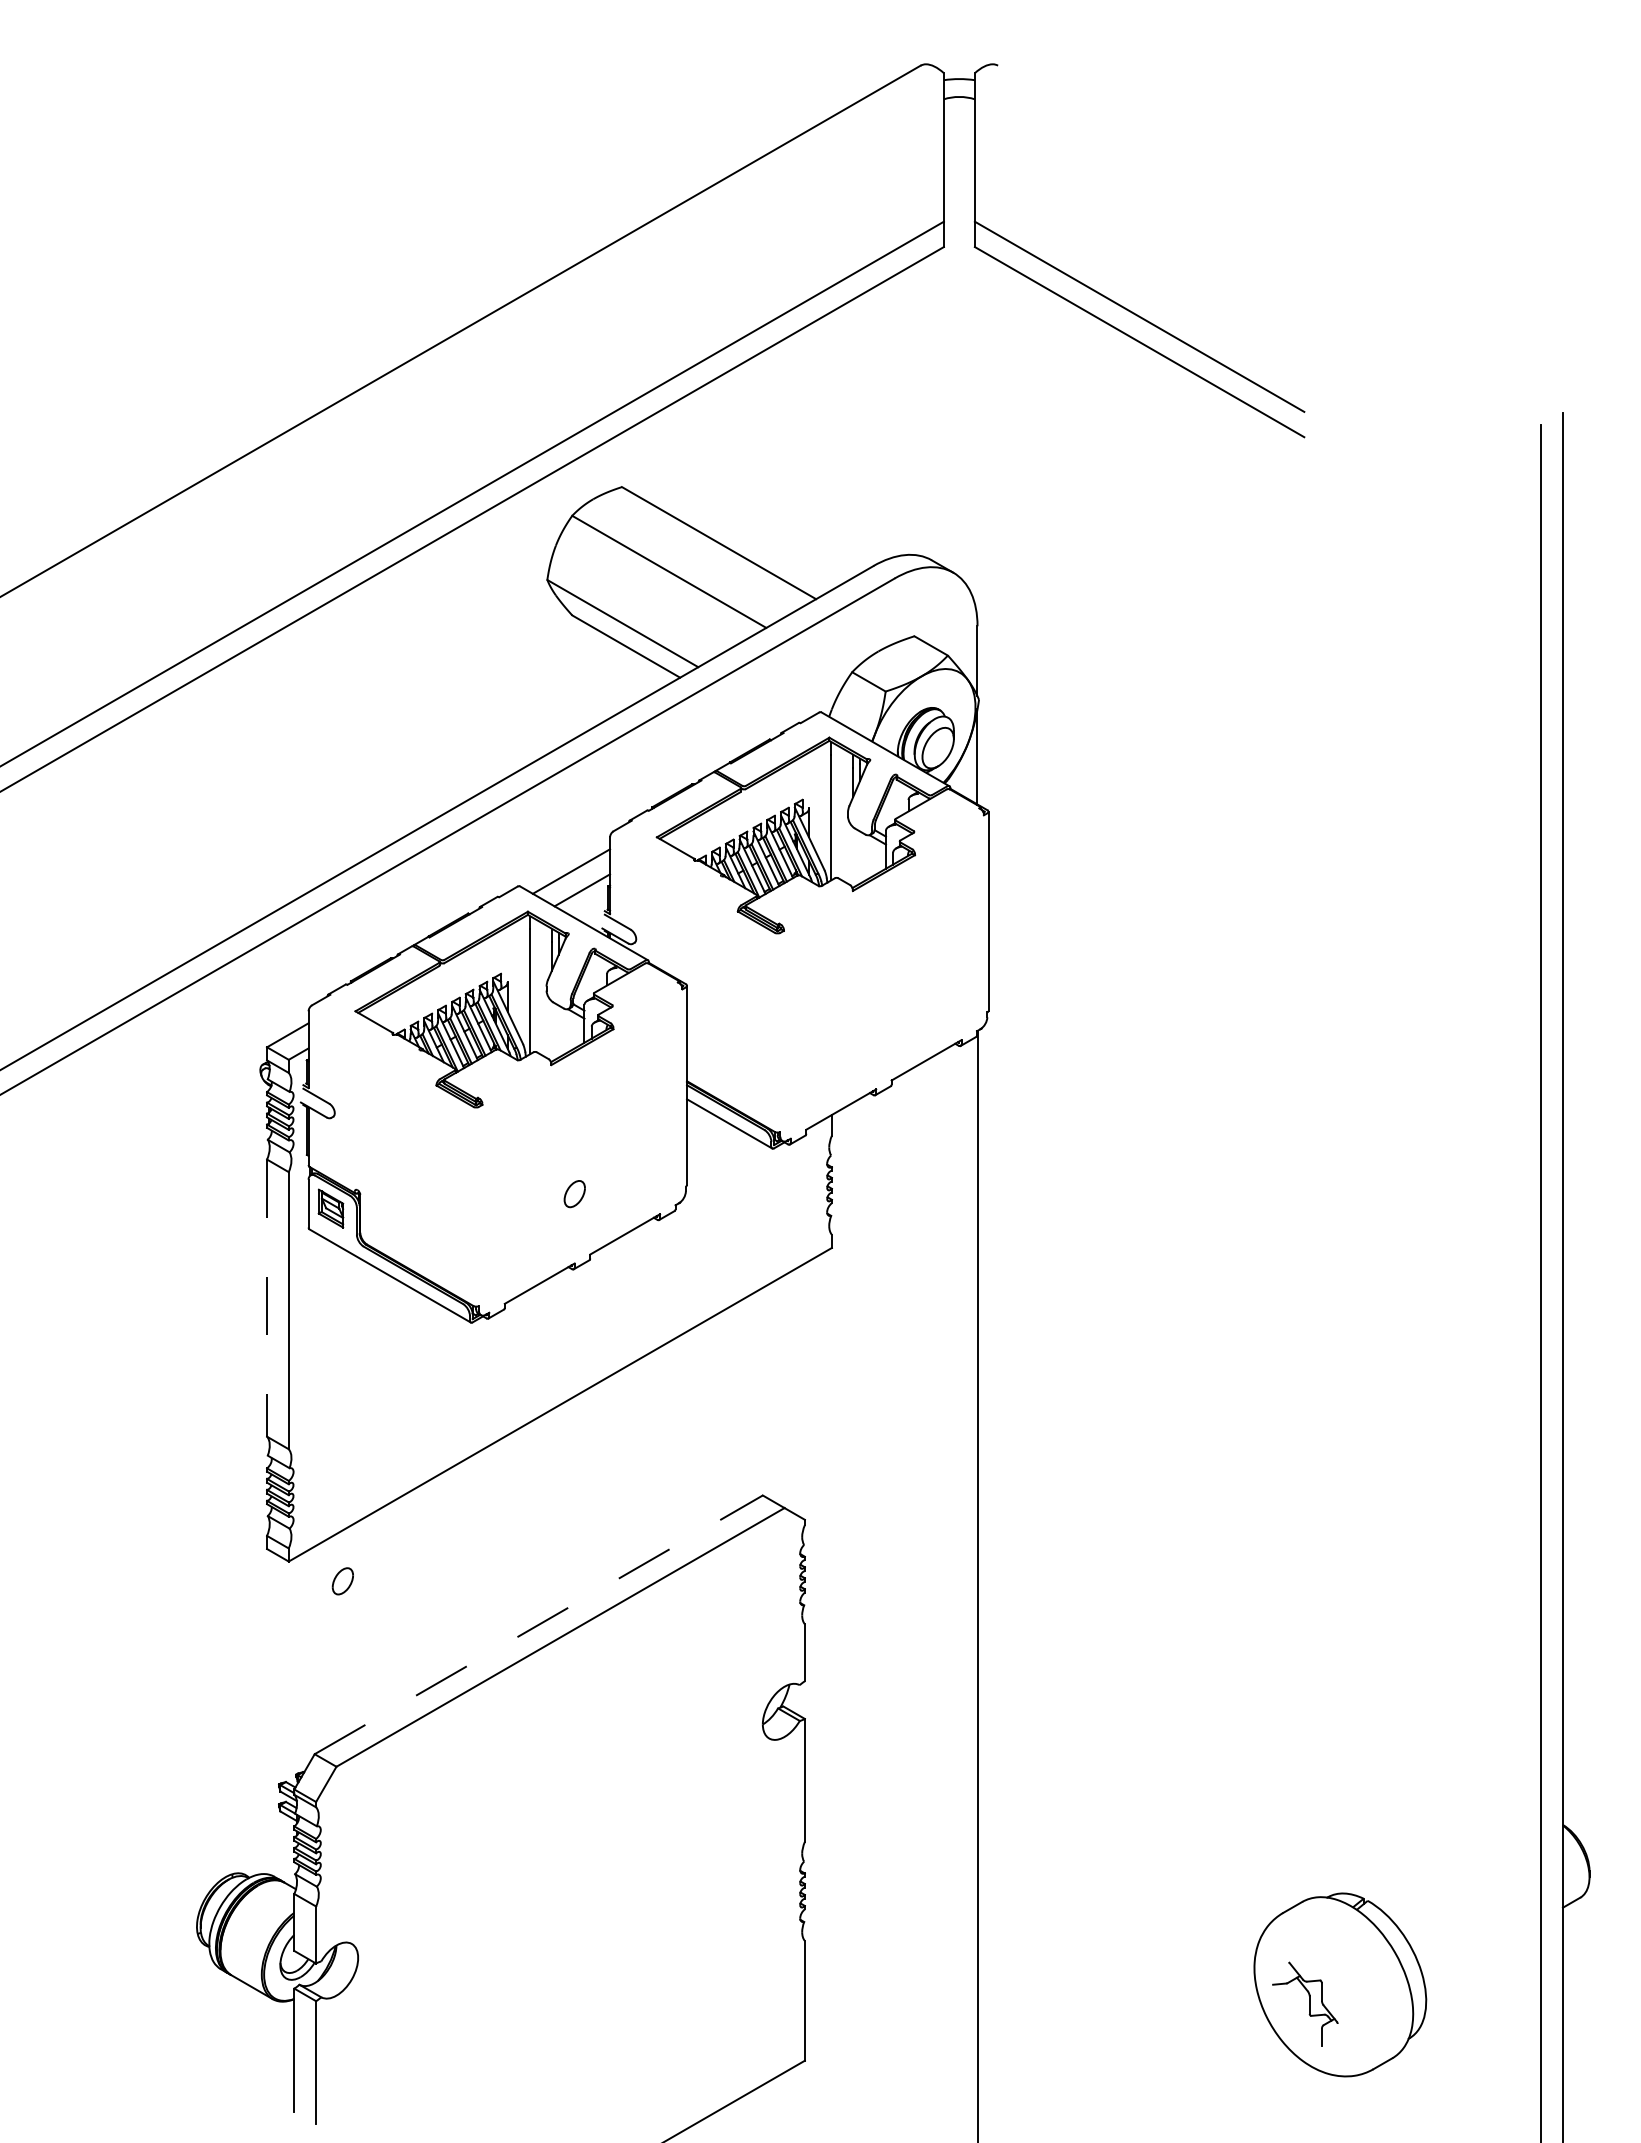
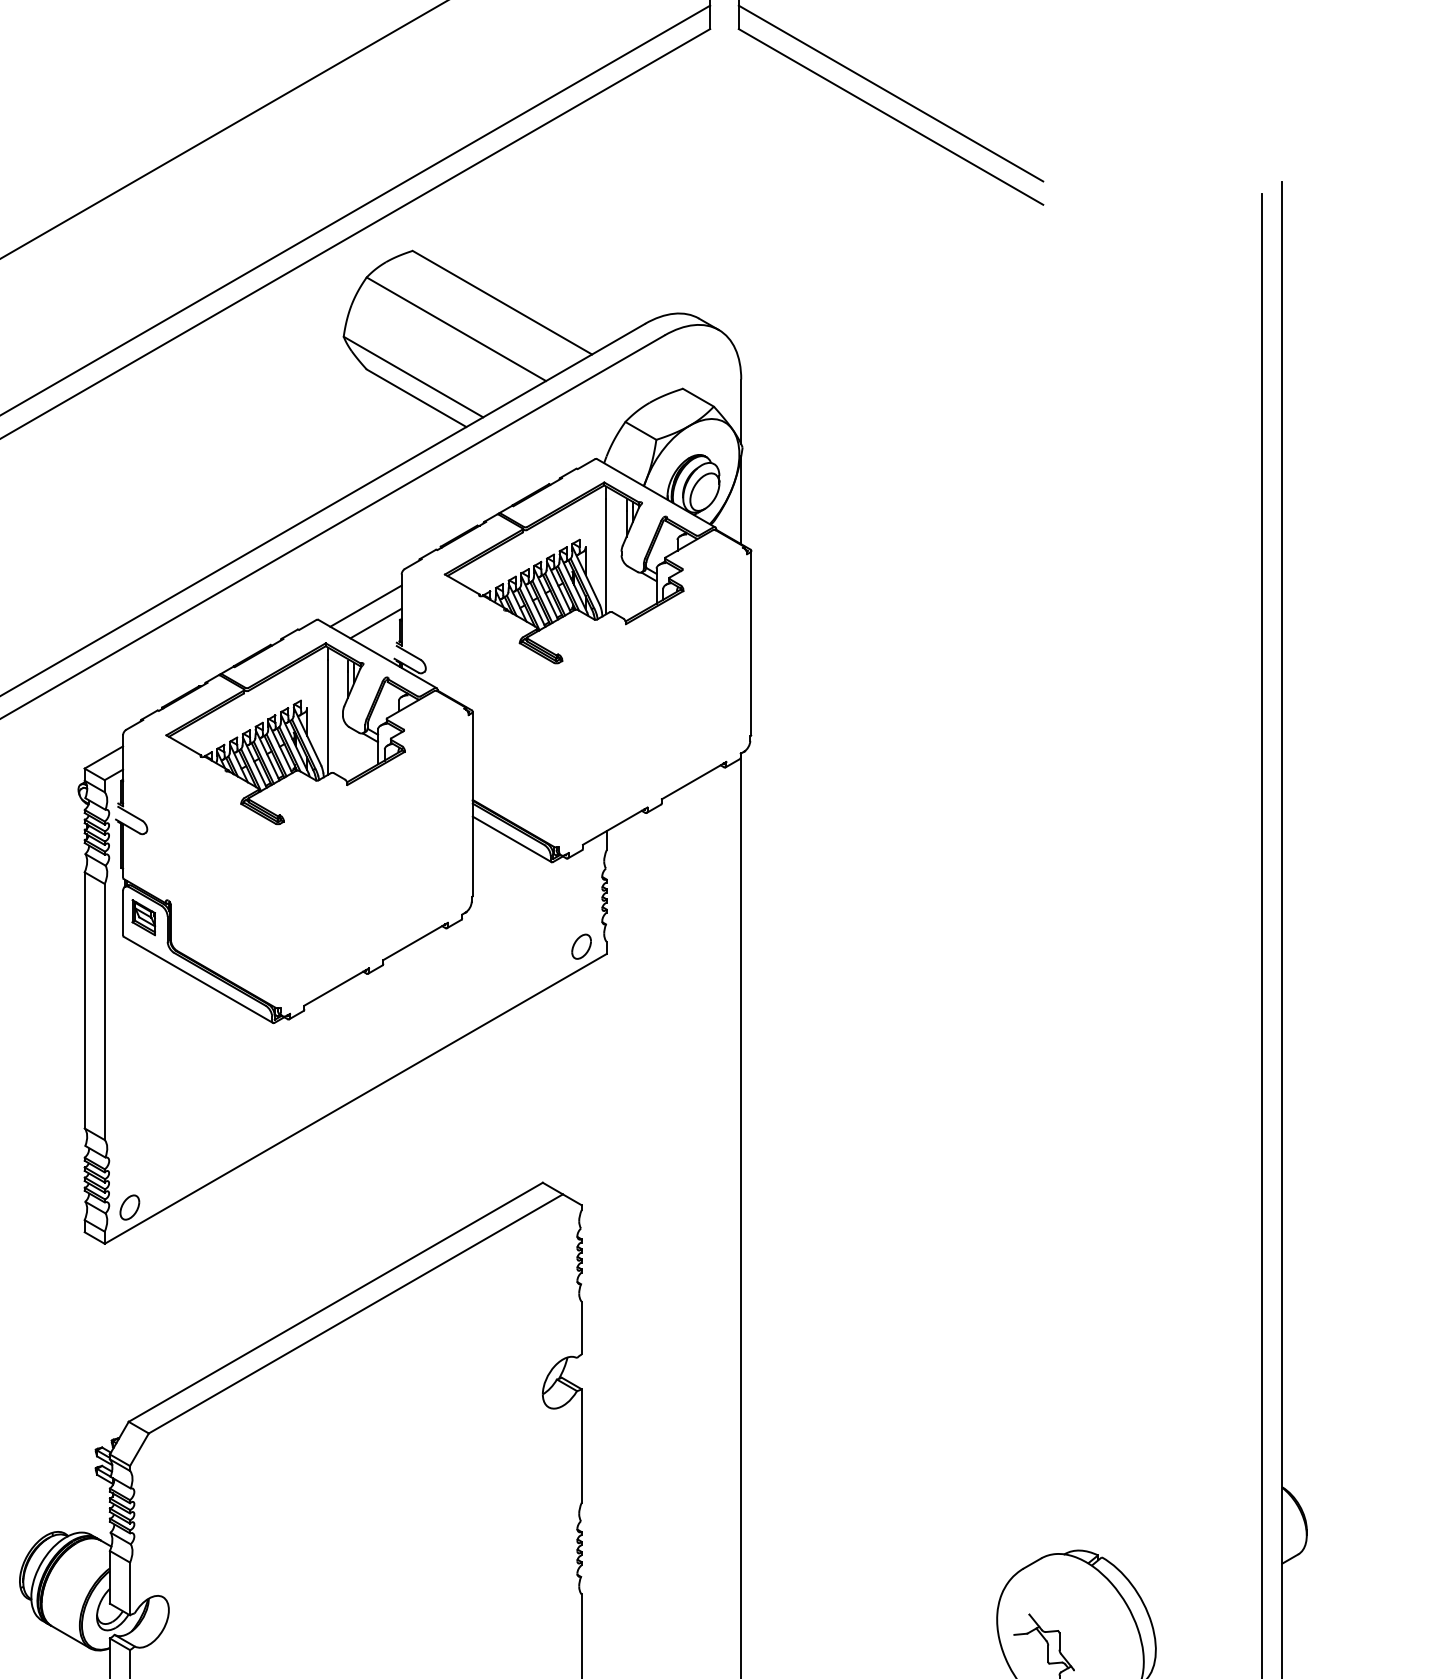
part: (574, 1194) -> (581, 947), moved
line: (267, 1298) -> (85, 1000), dashed -> solid
part: (342, 1581) -> (129, 1207), moved
line: (538, 1624) -> (335, 1301), dashed -> solid

